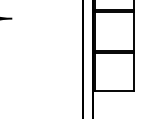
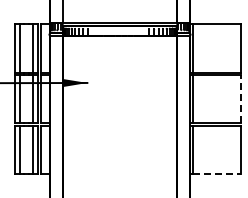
line: (133, 31) -> (240, 98), solid -> dashed
line: (114, 90) -> (217, 173), solid -> dashed

